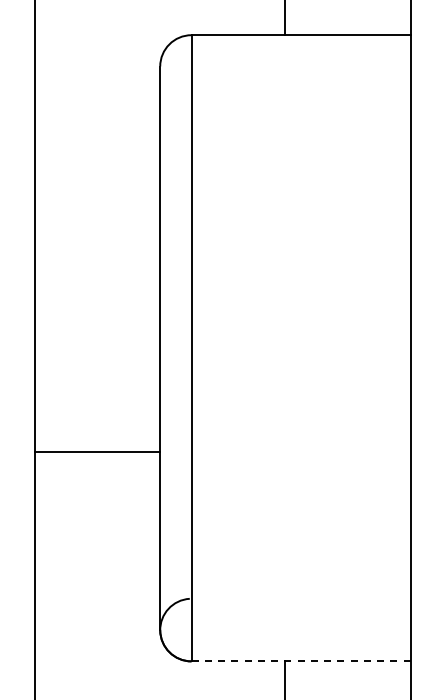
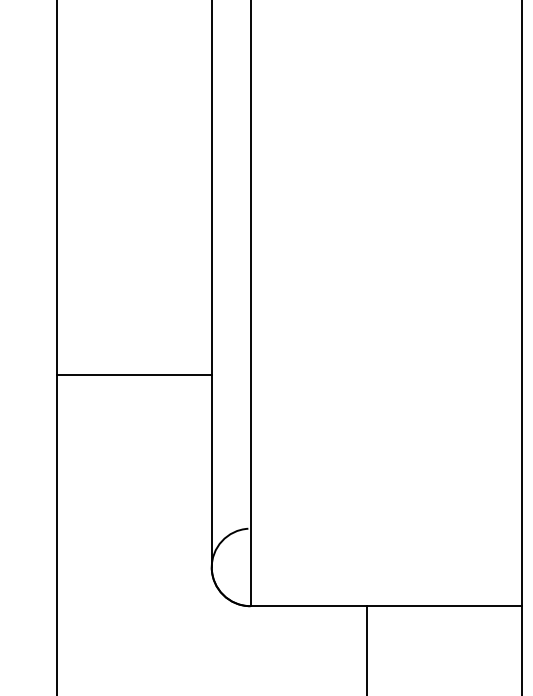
line: (97, 452) -> (134, 374), moved
line: (301, 661) -> (386, 606), dashed -> solid

